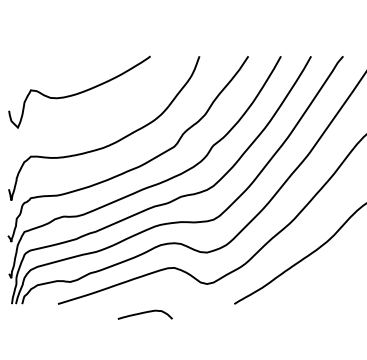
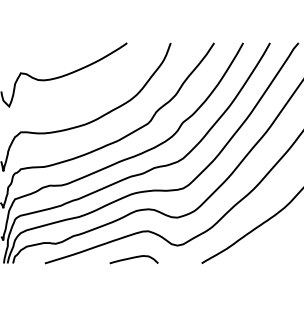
curve: (144, 313) -> (133, 258), moved

